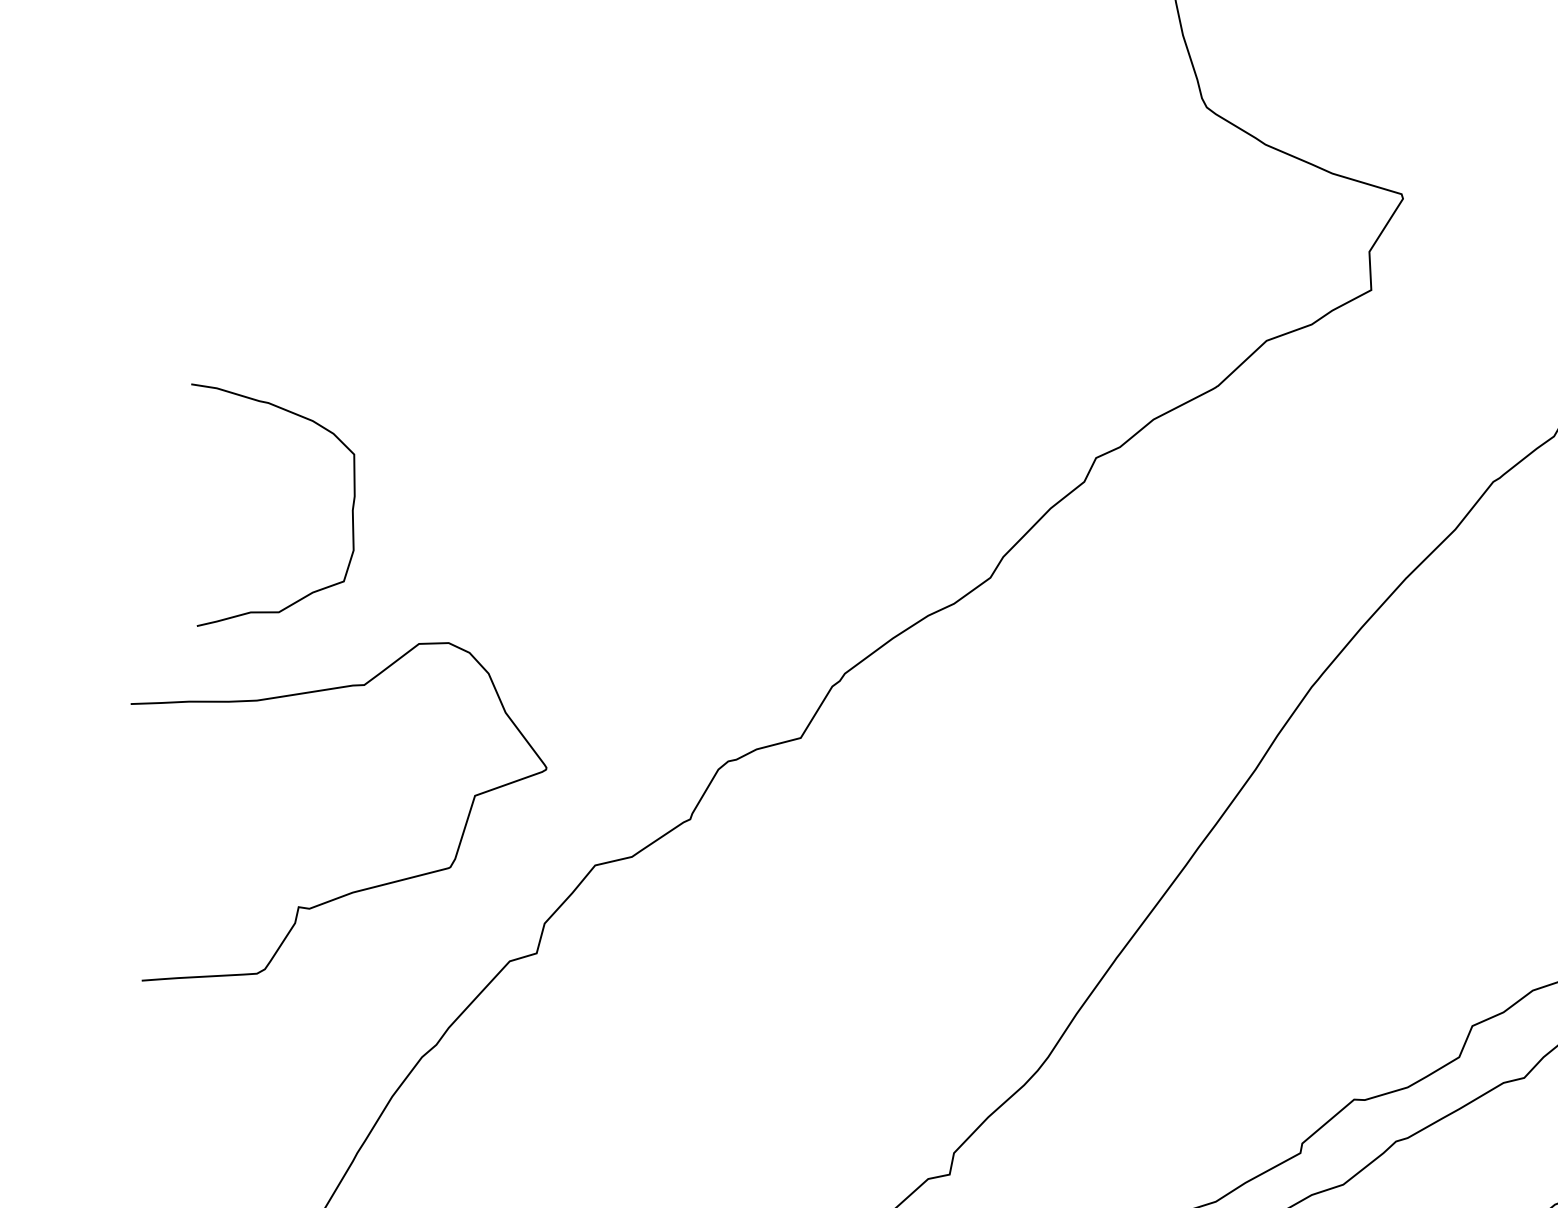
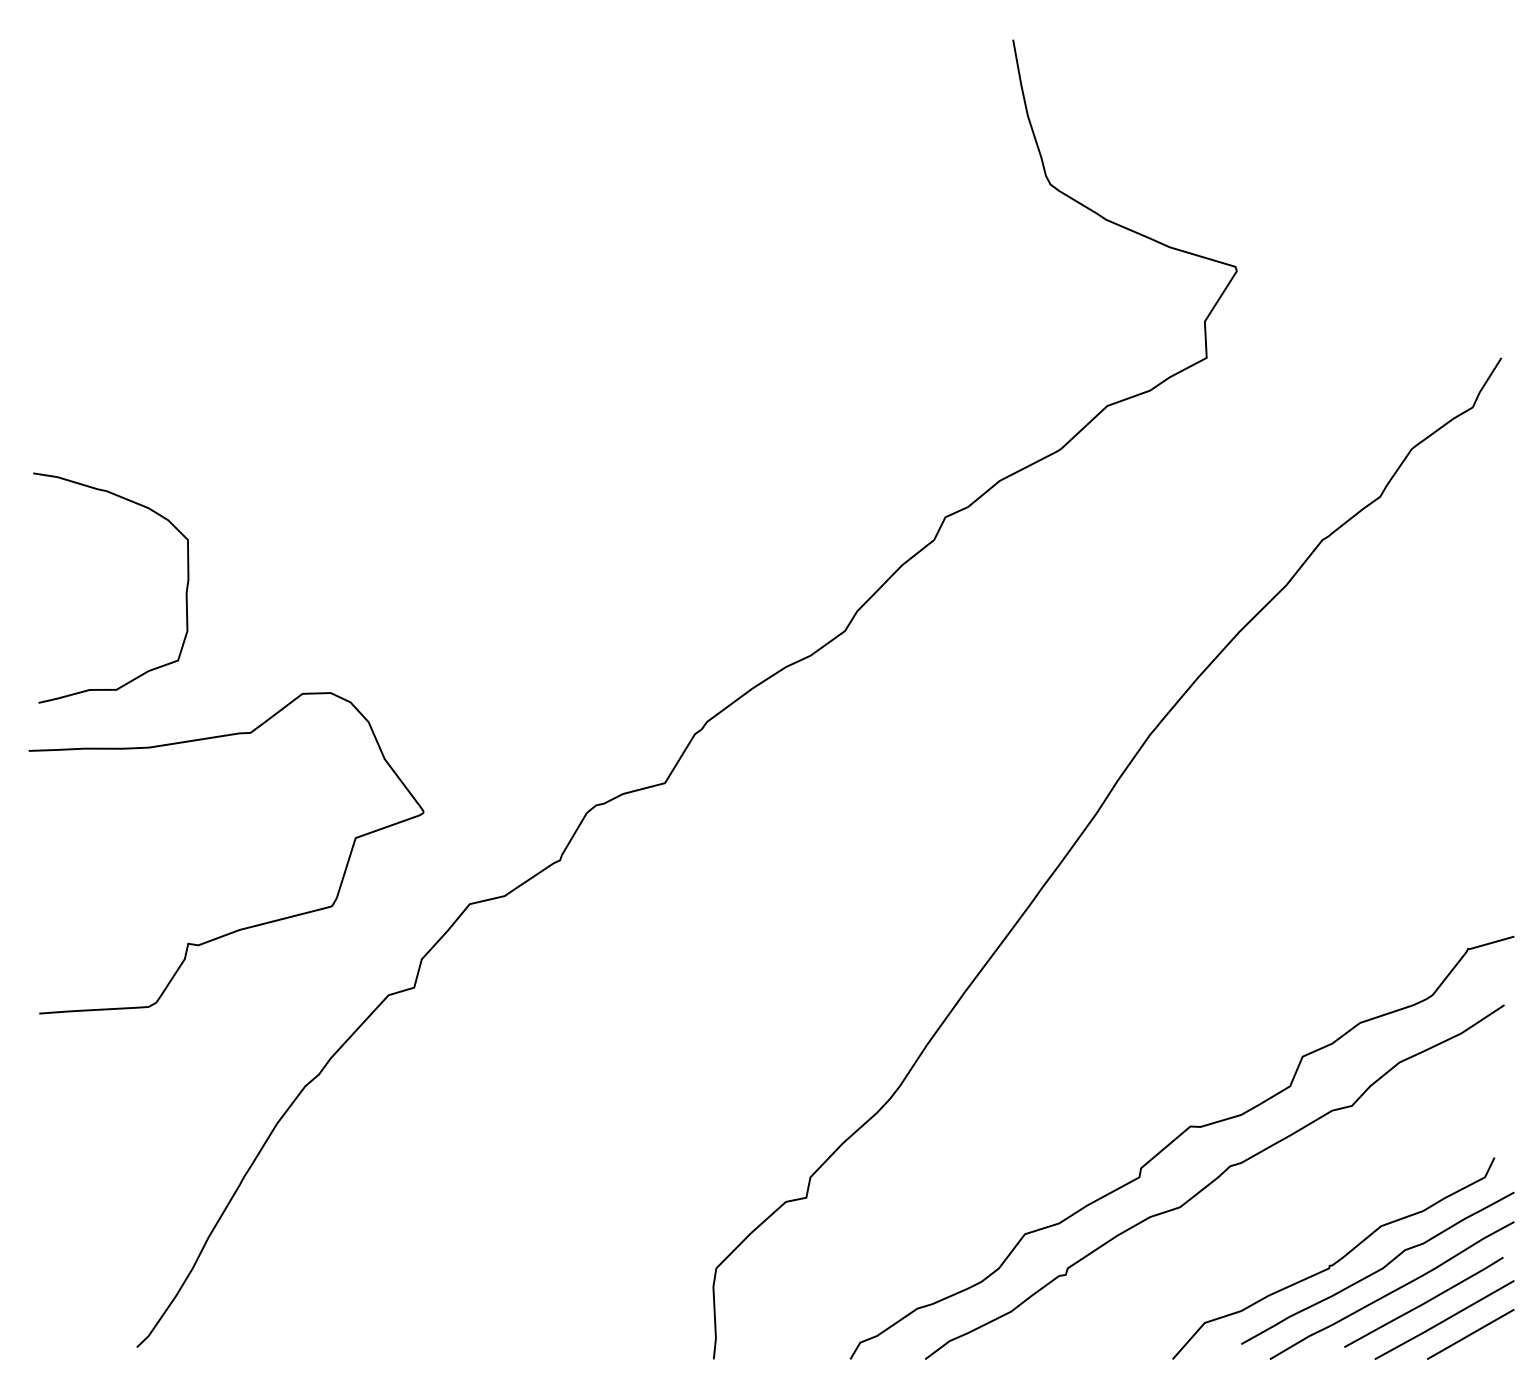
curve: (351, 508) -> (185, 591), moved

